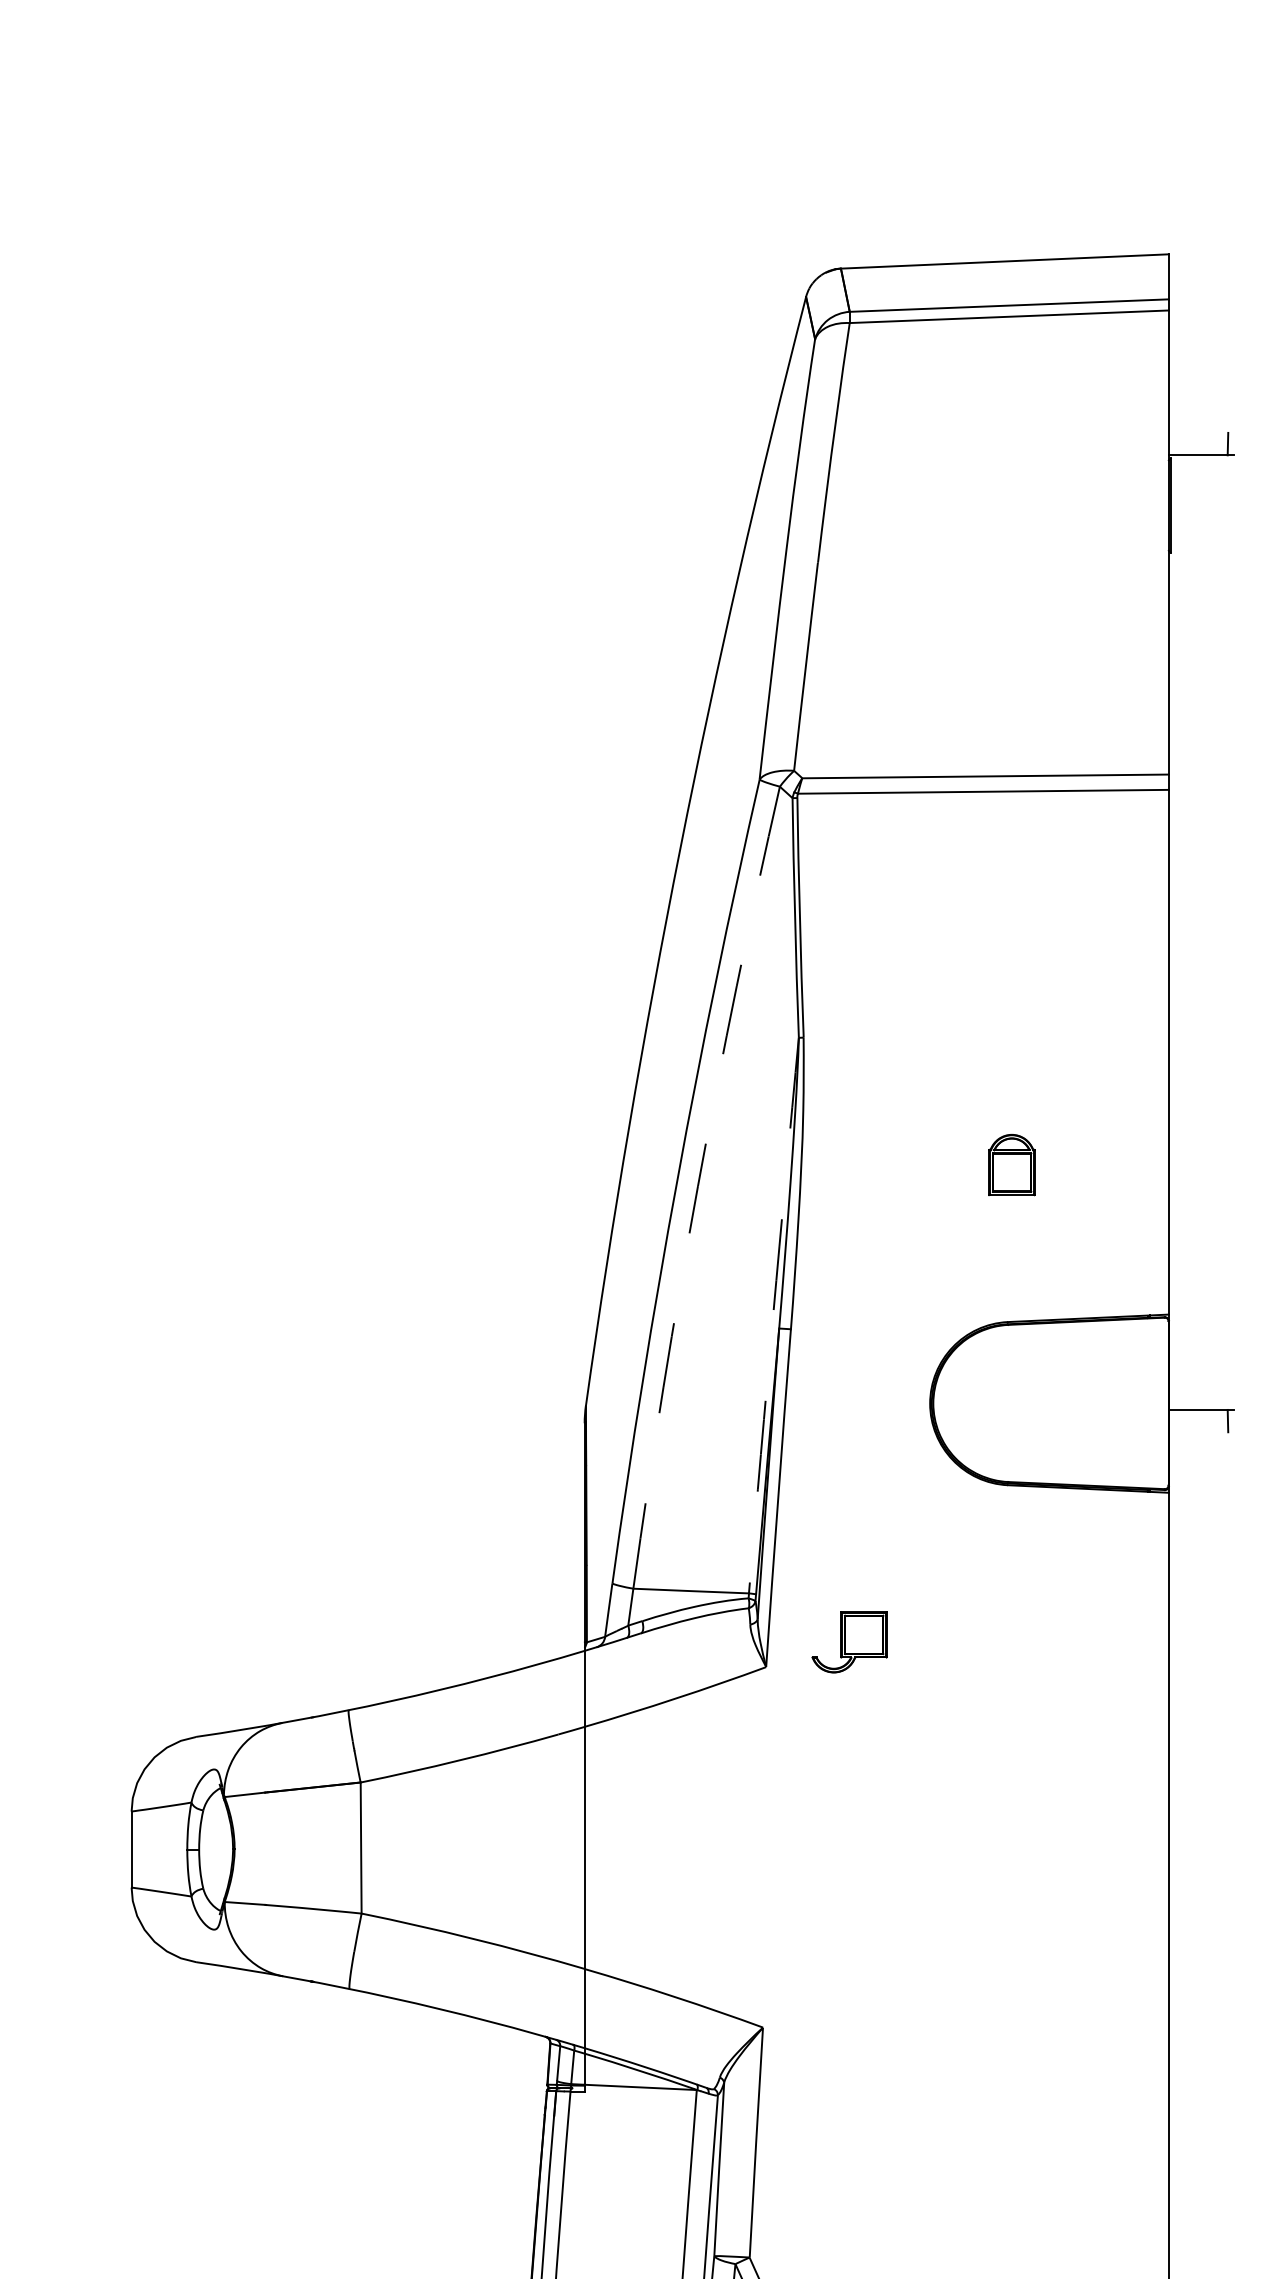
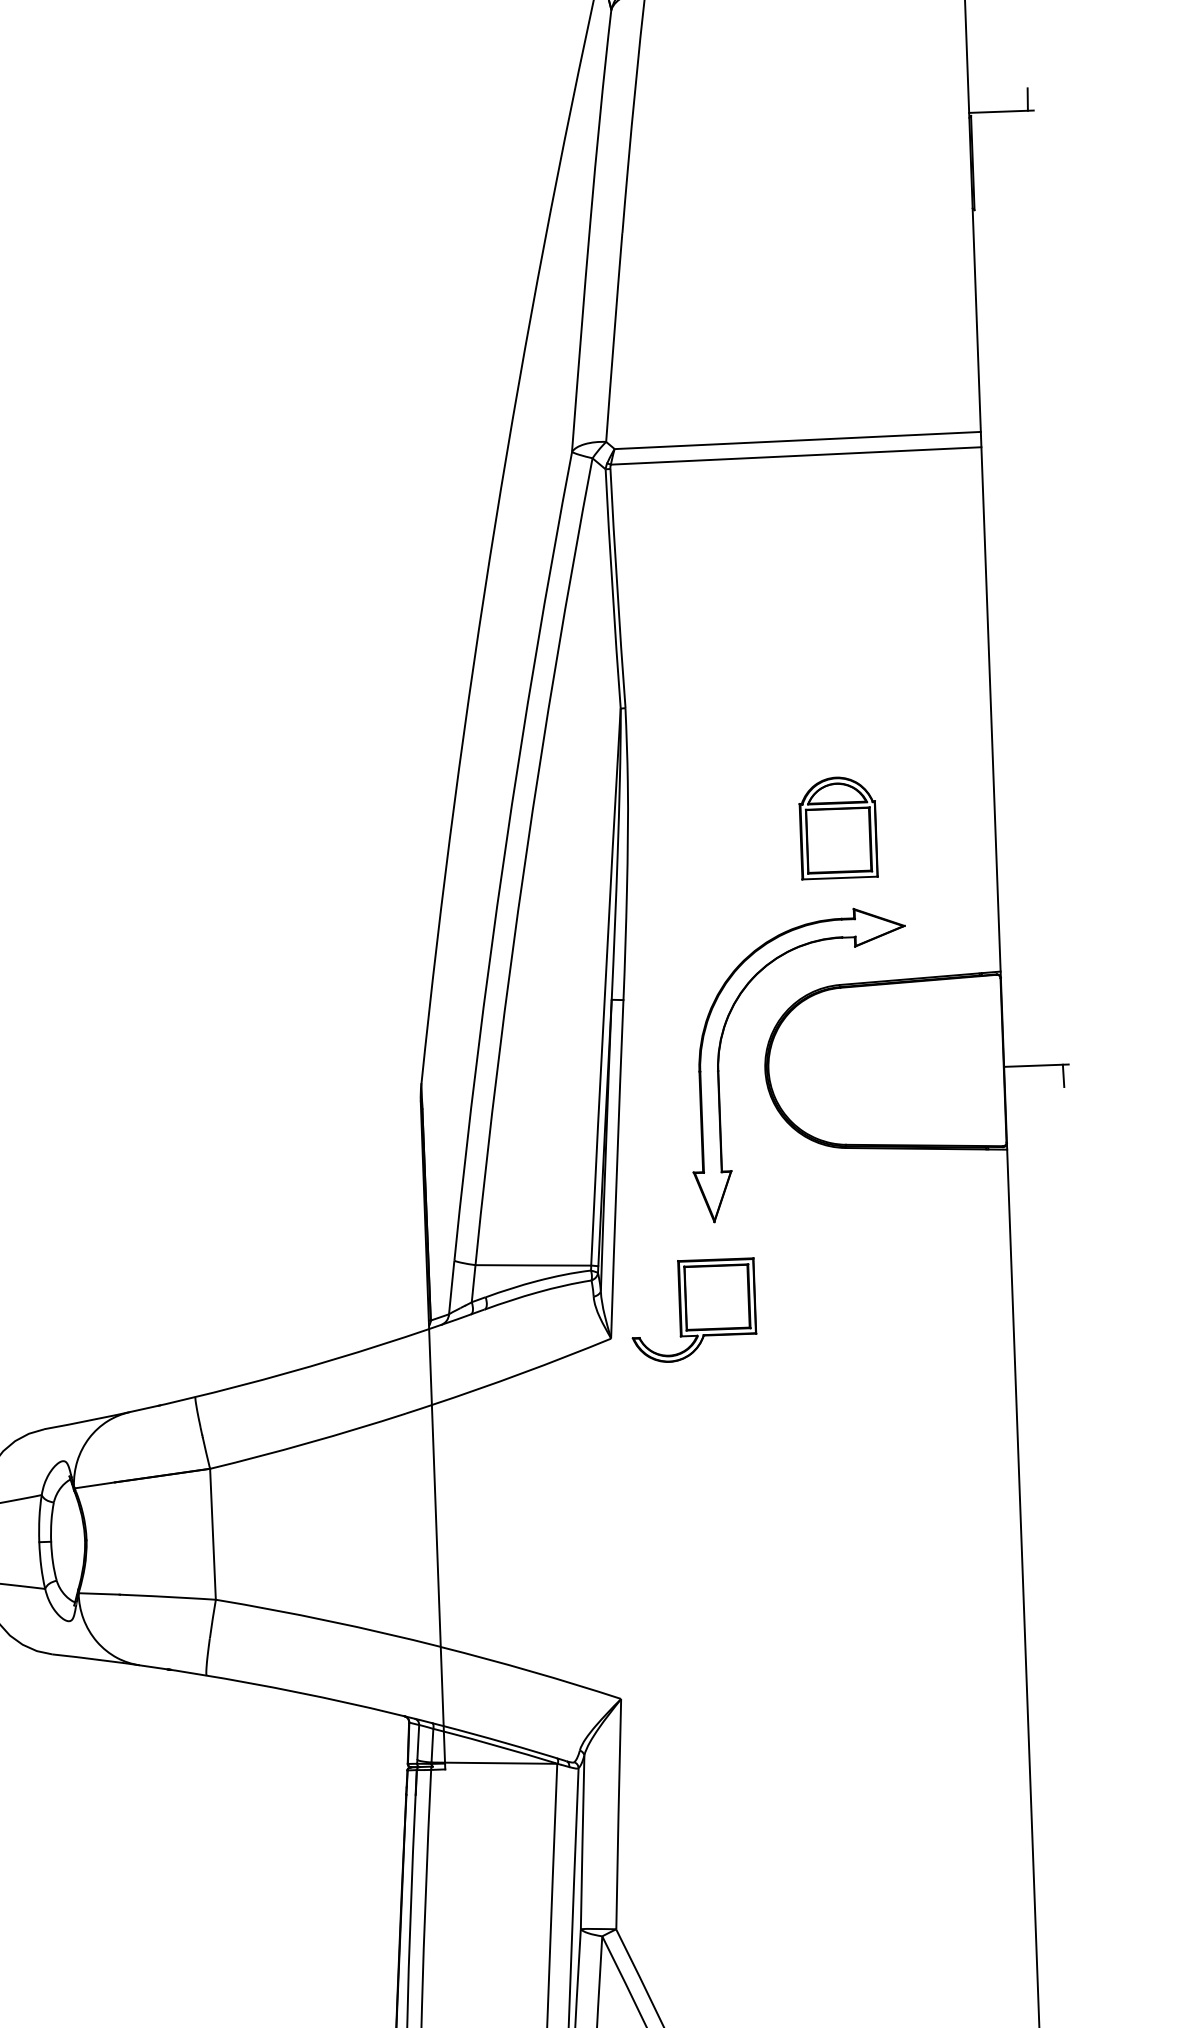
part: (1011, 1164) -> (837, 827), size x1.67
arc: (698, 1186) -> (525, 860), dashed -> solid
arc: (773, 1315) -> (605, 986), dashed -> solid
part: (884, 1400) -> (719, 1067), added
part: (849, 1642) -> (693, 1310), size x1.67

